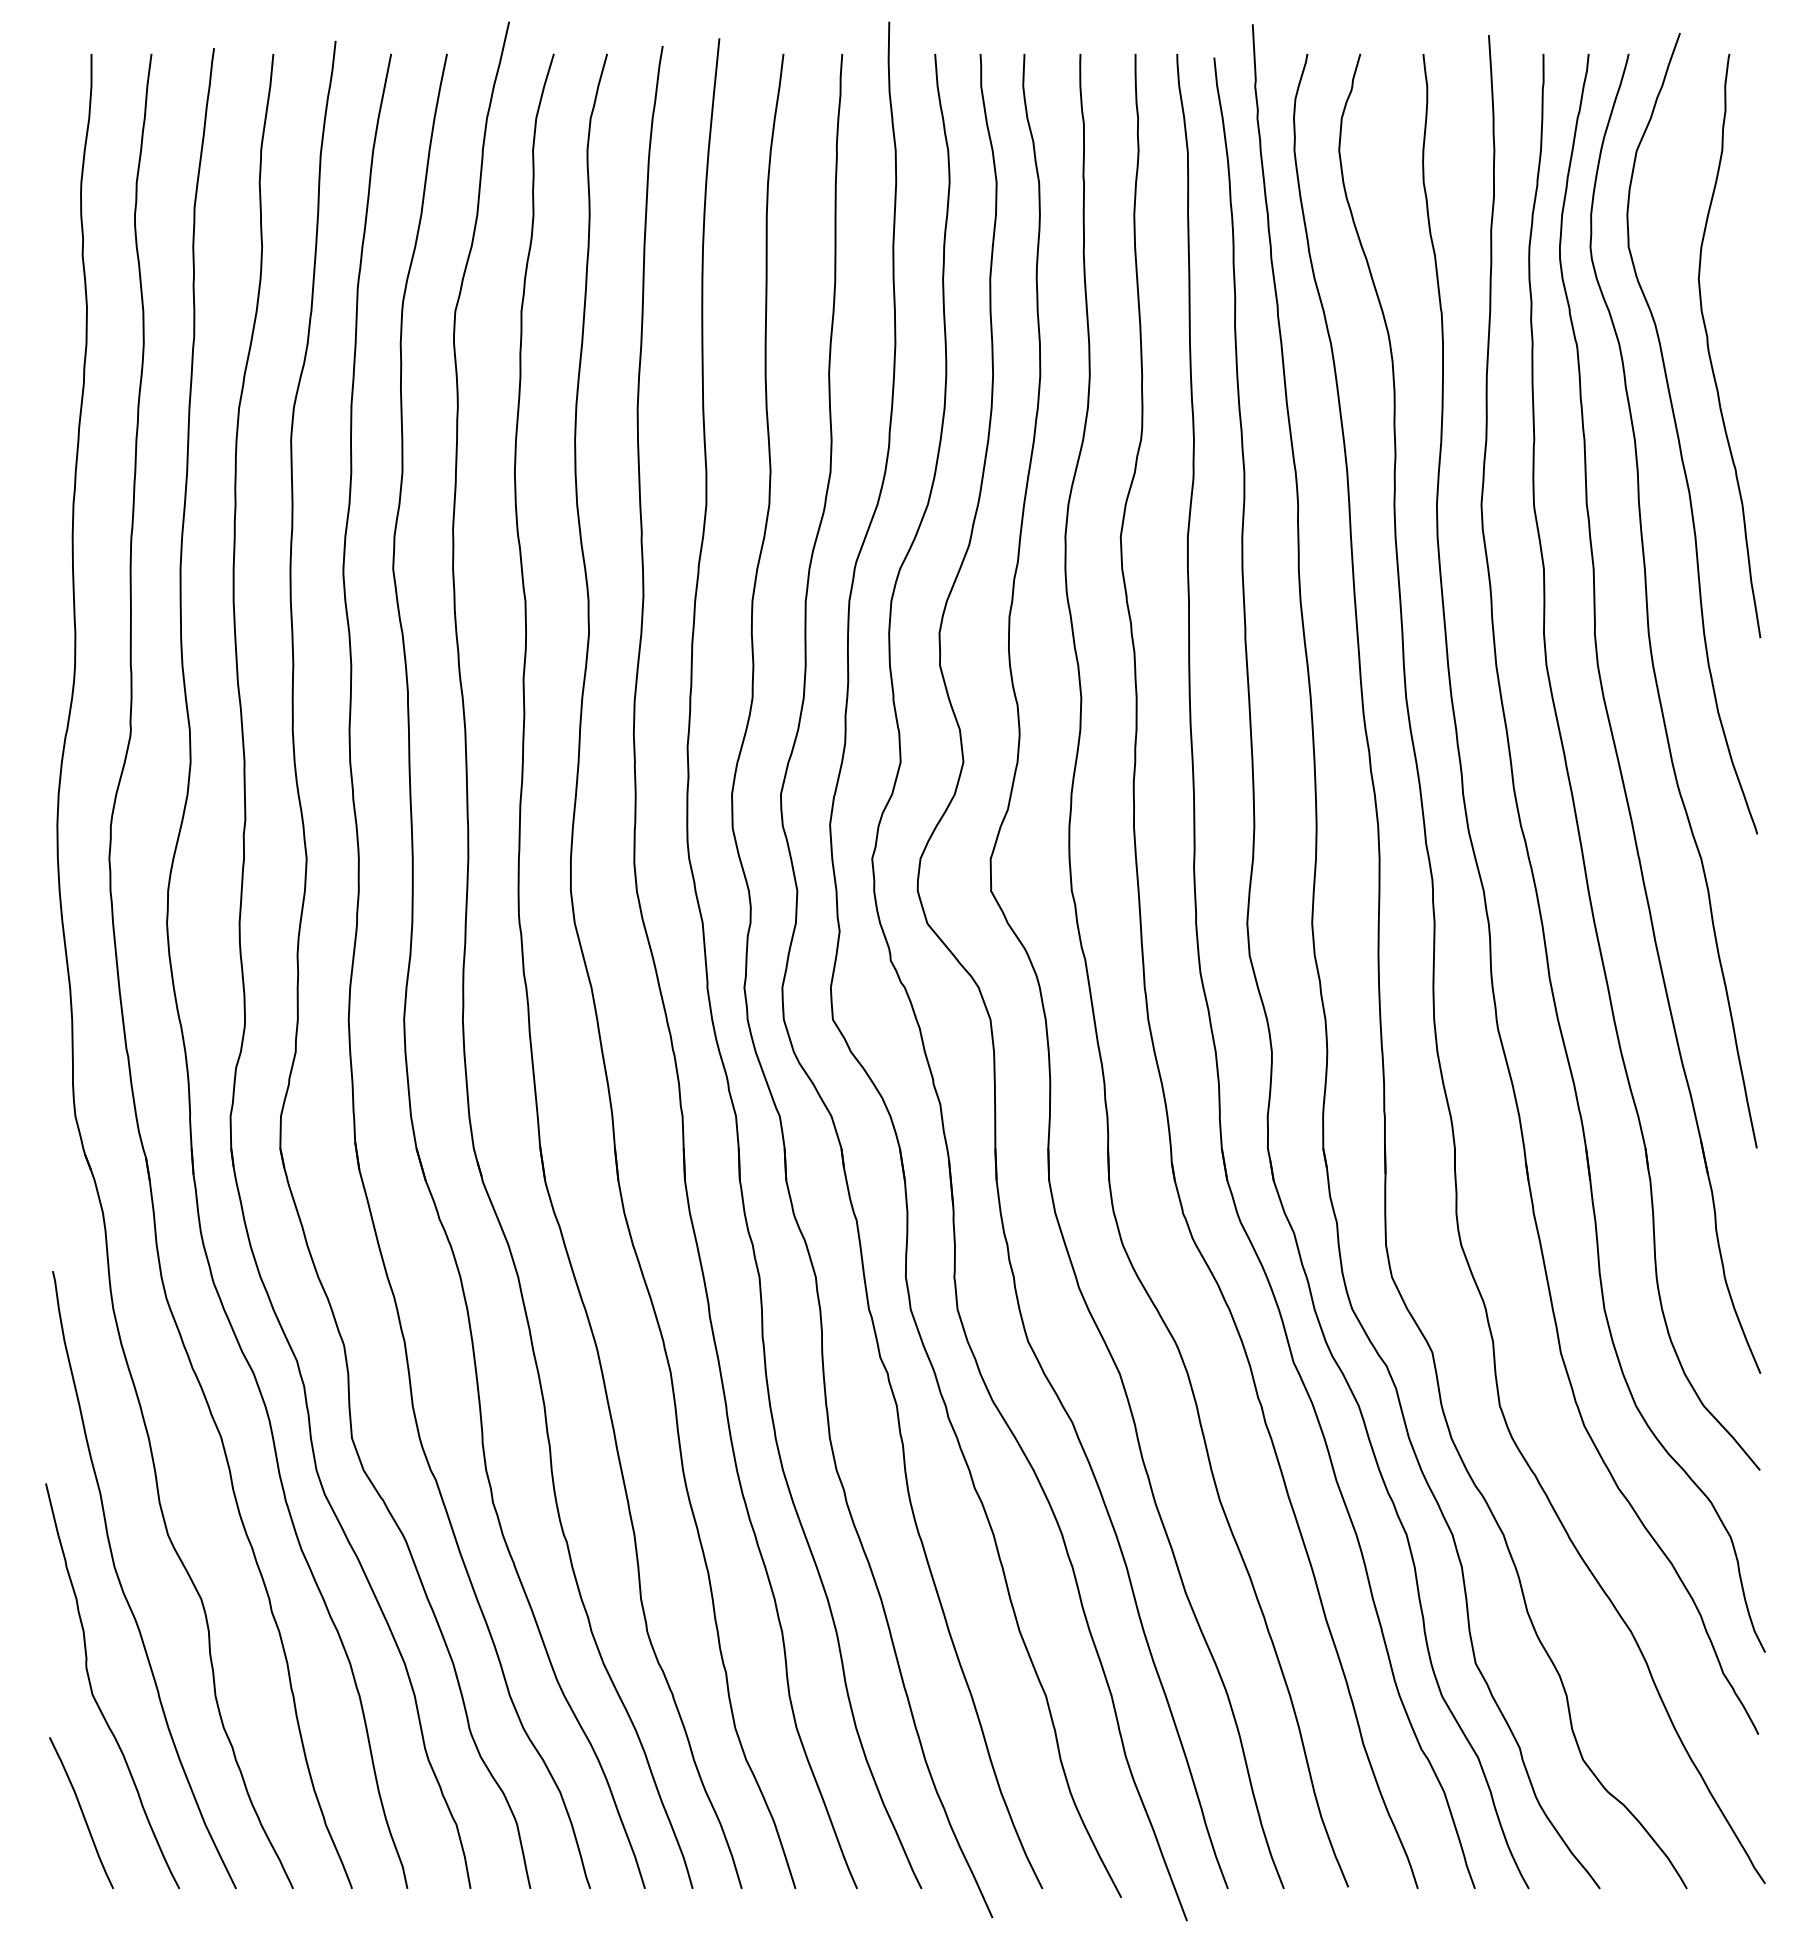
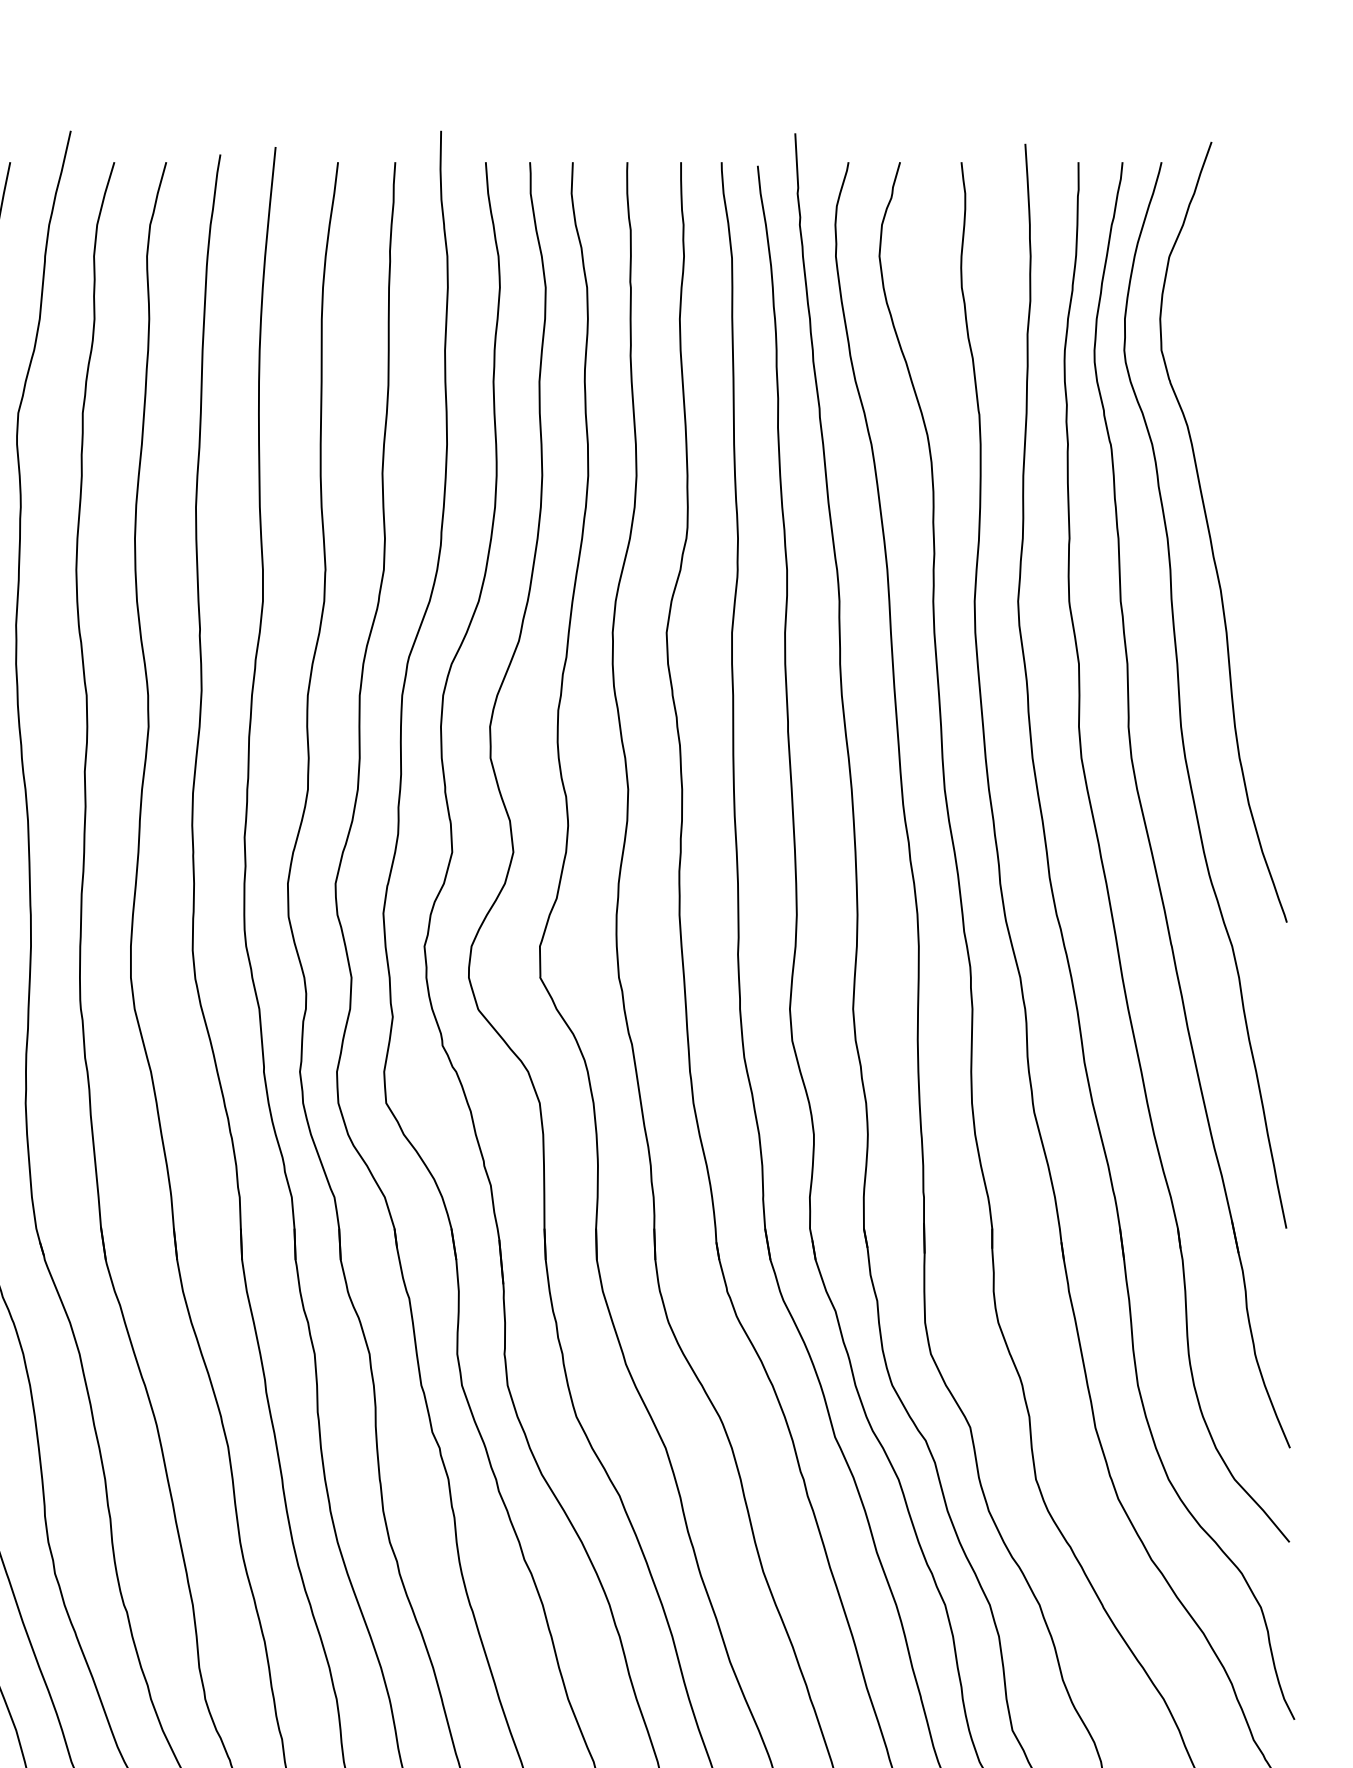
curve: (1709, 347) -> (1240, 448), removed

